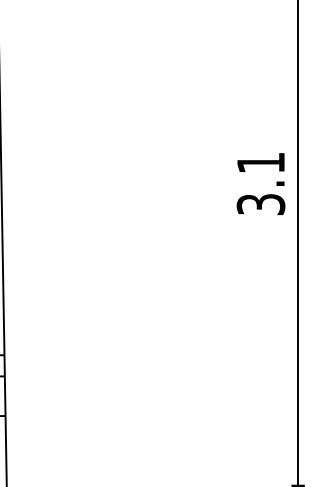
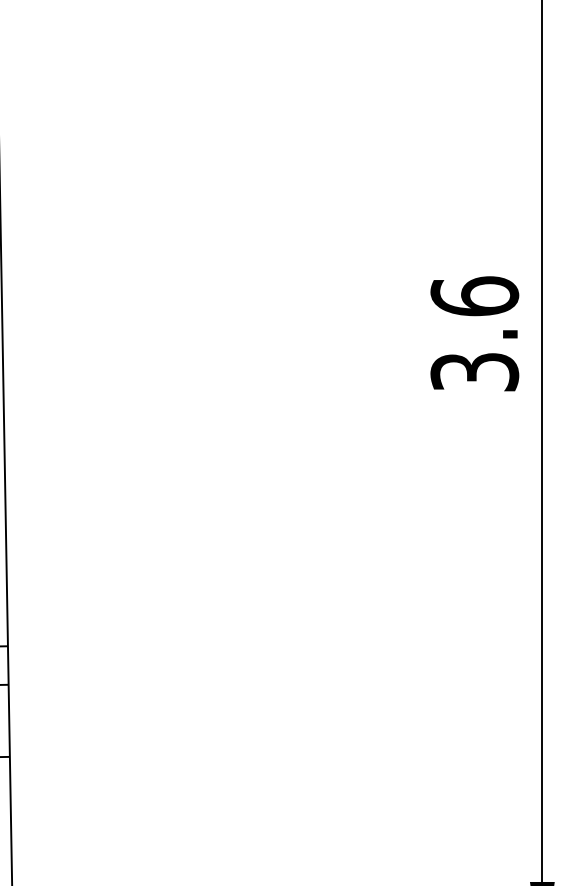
text: (260, 162) -> (473, 295), 3.1 -> 3.6

